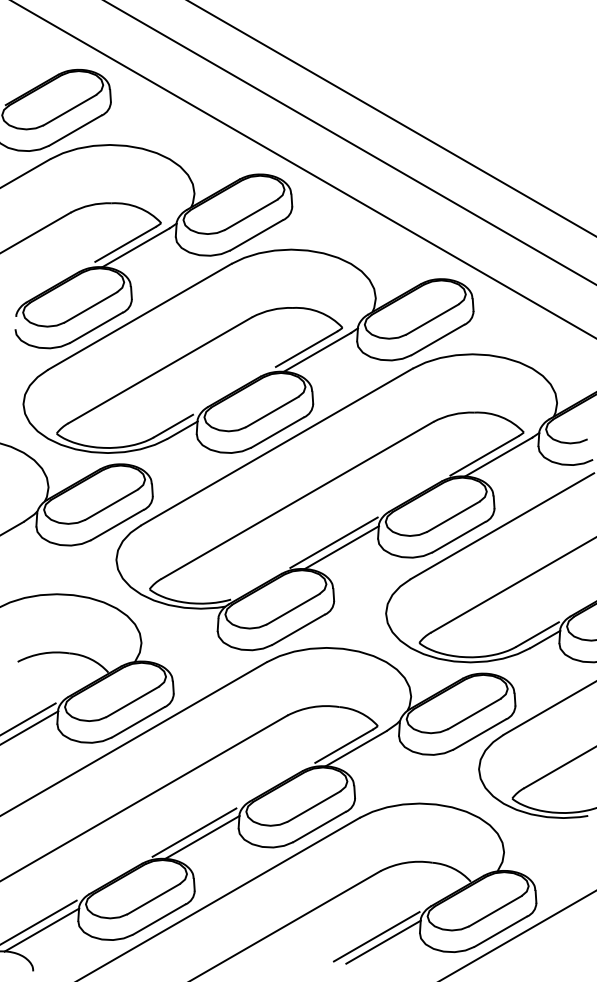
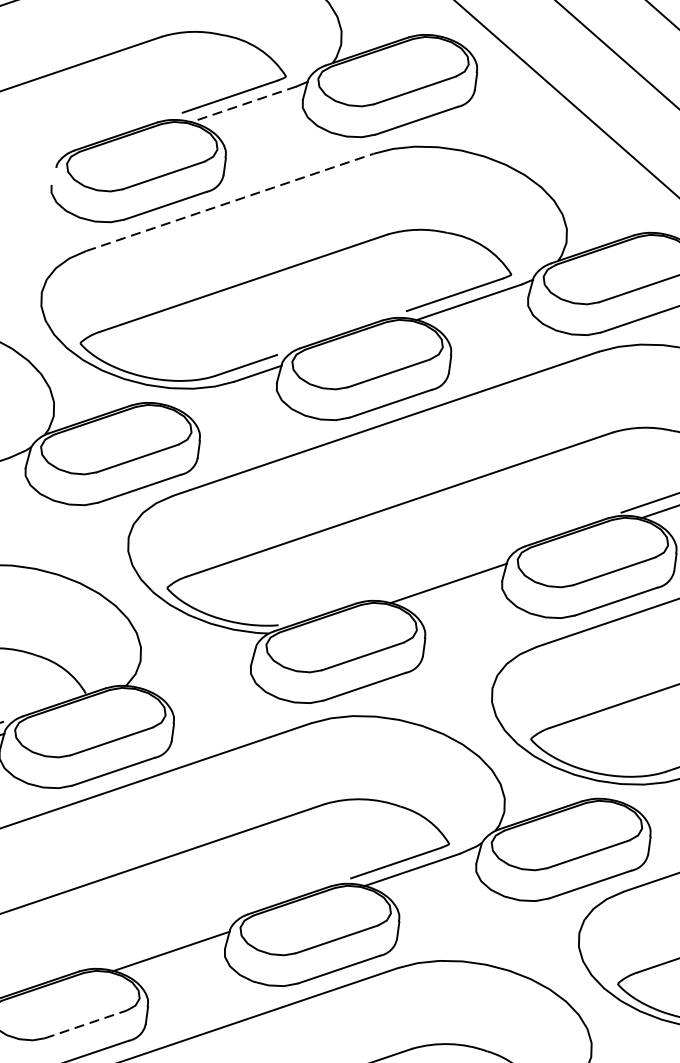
line: (135, 248) -> (242, 105), solid -> dashed
line: (139, 316) -> (229, 201), solid -> dashed
line: (333, 542) -> (438, 573), removed
line: (194, 832) -> (161, 942), removed
line: (154, 898) -> (87, 1023), solid -> dashed

